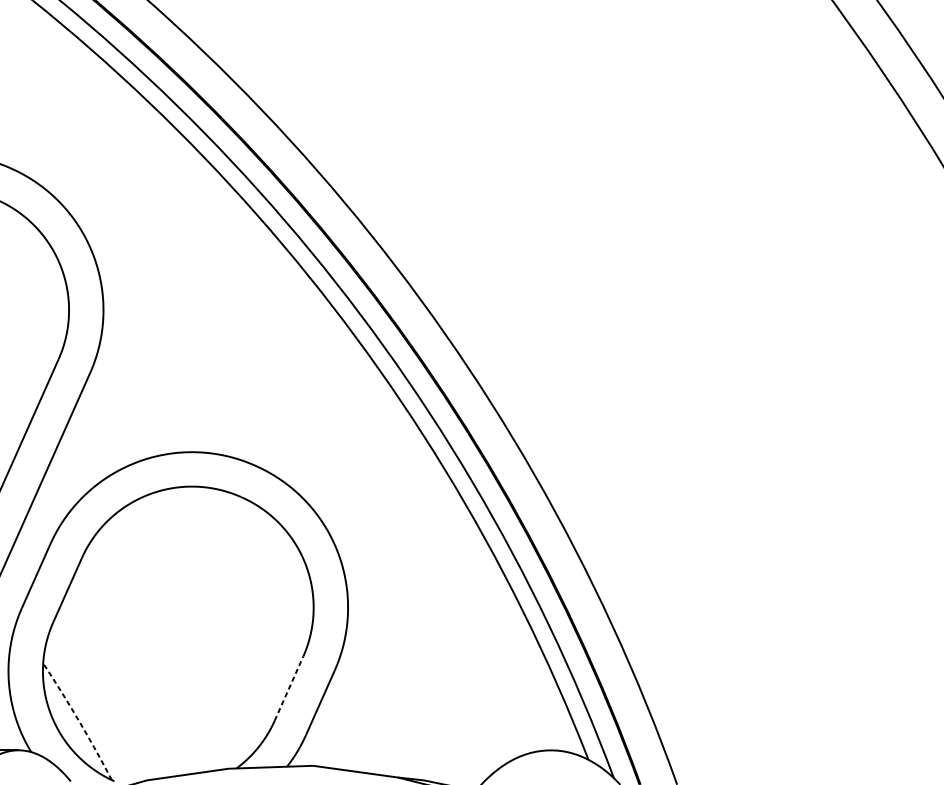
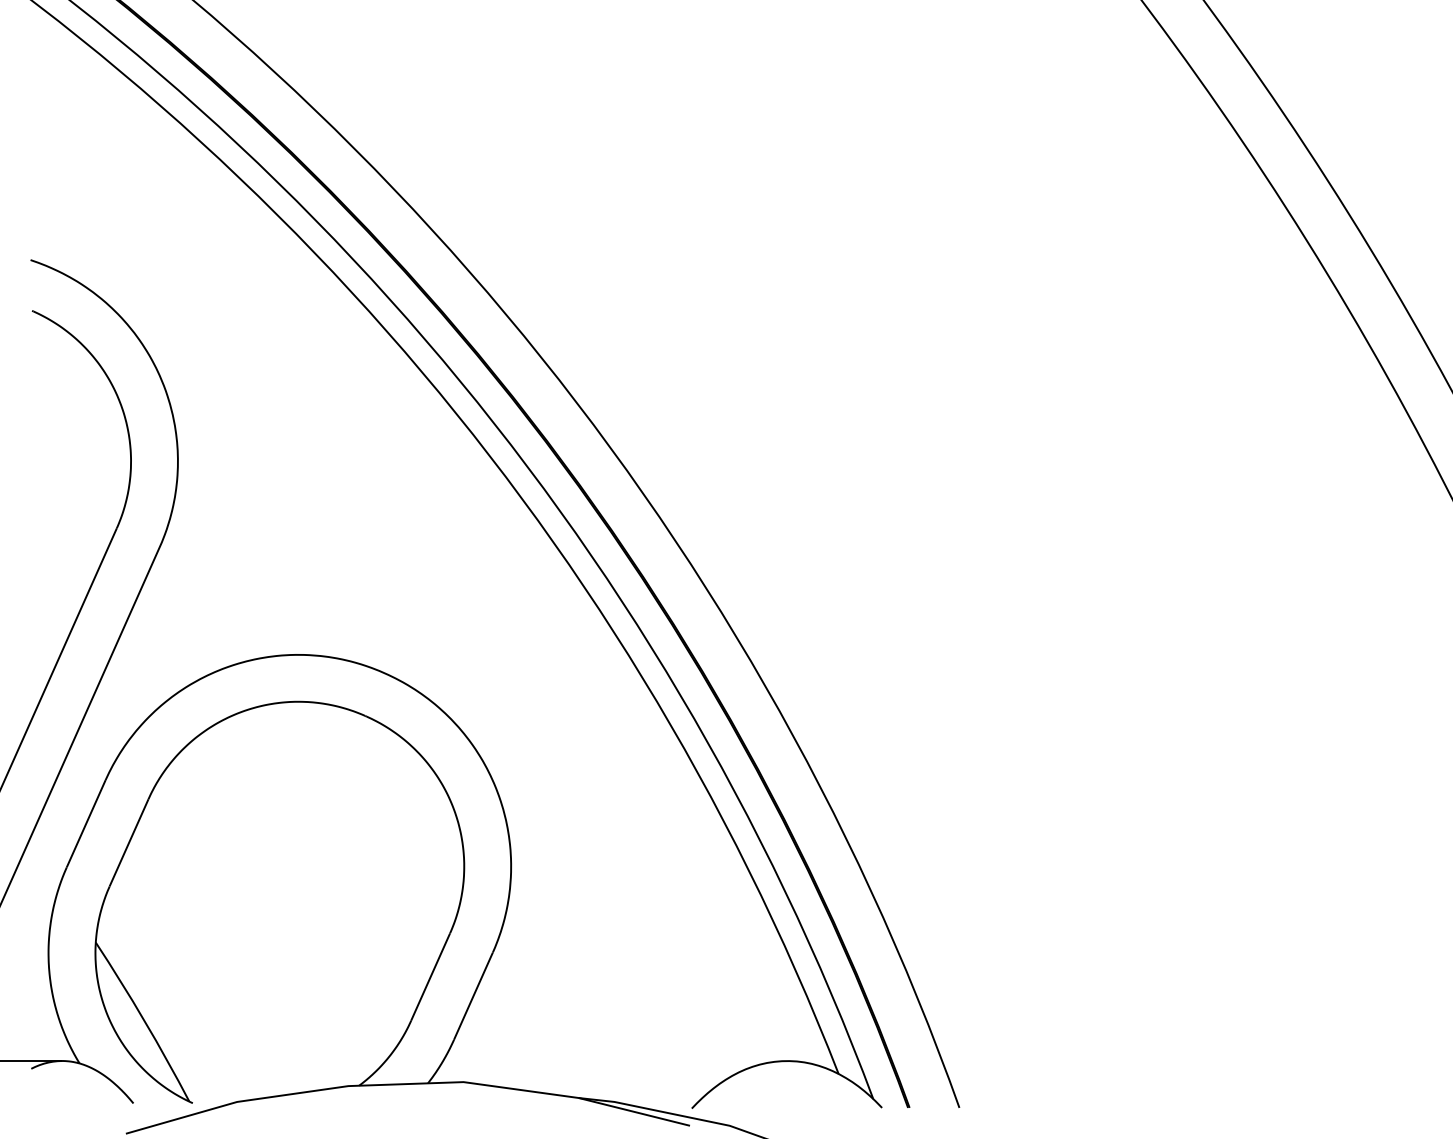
line: (288, 689) -> (430, 977), dashed -> solid
arc: (78, 720) -> (144, 1020), dashed -> solid

